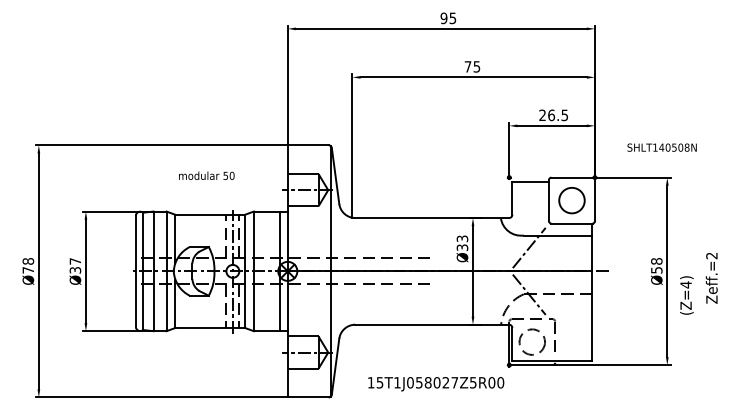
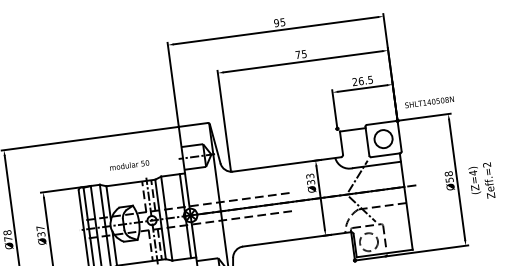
text: (661, 147) -> (429, 102), moved
text: (206, 175) -> (129, 165), moved
text: (686, 295) -> (474, 180), moved

